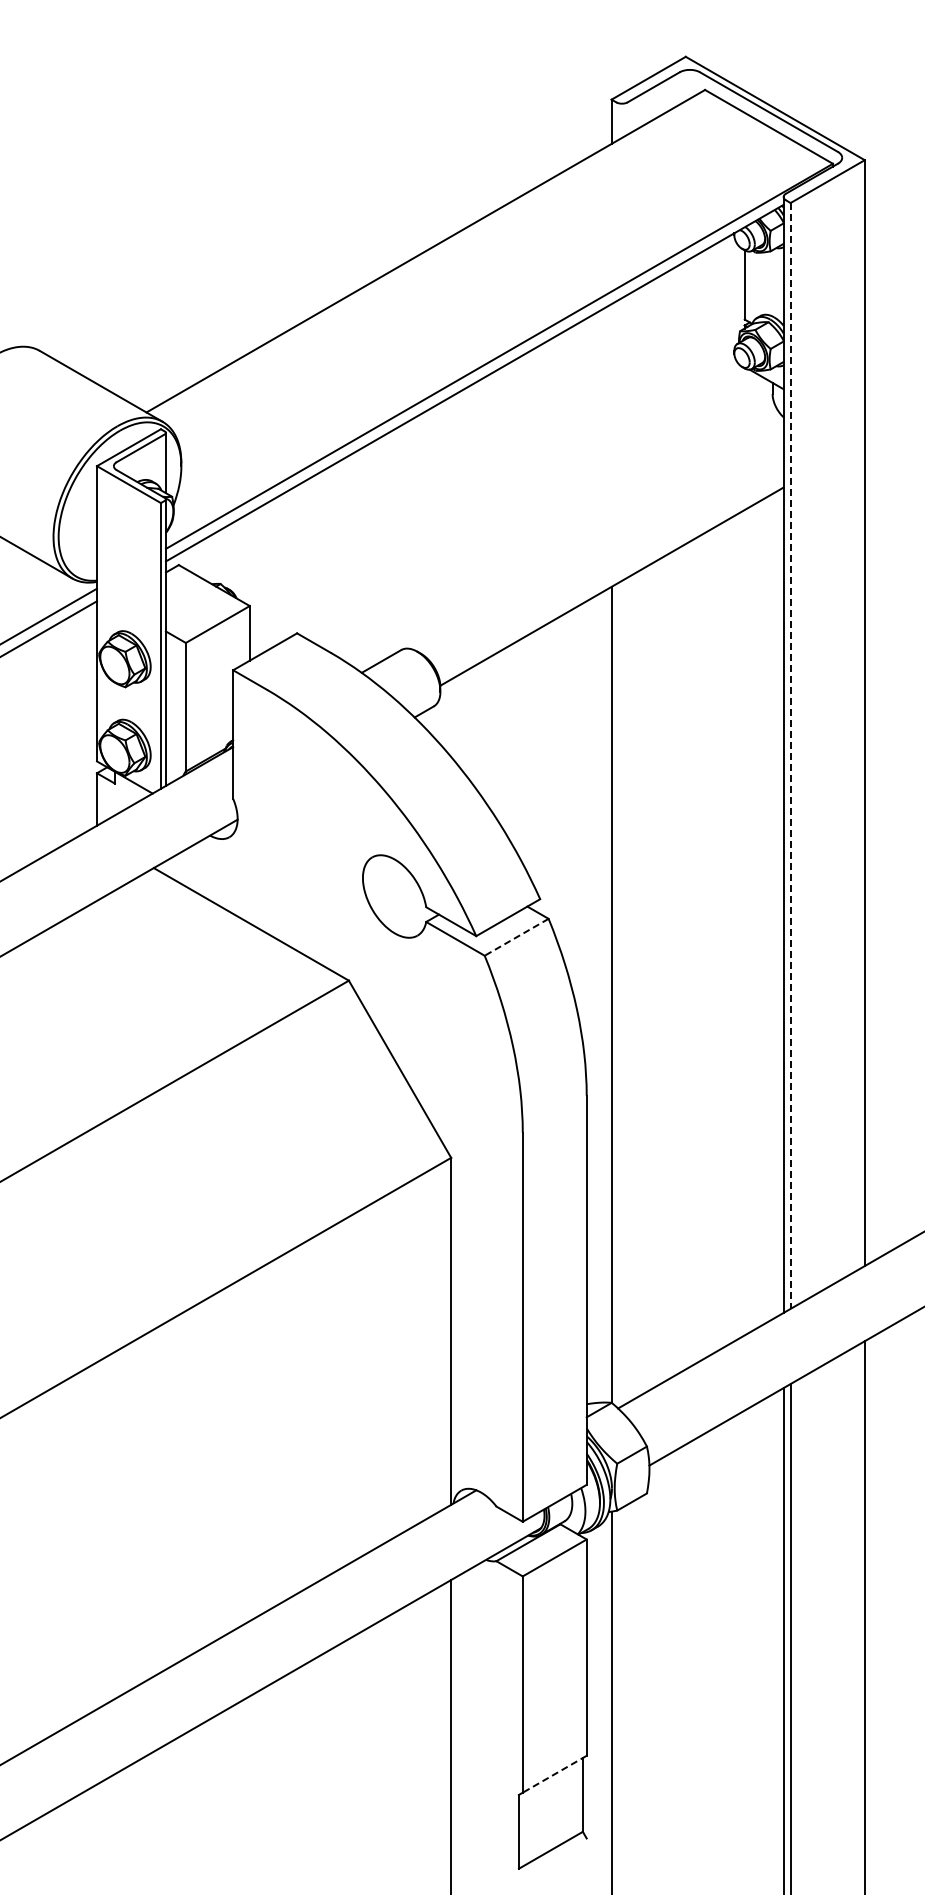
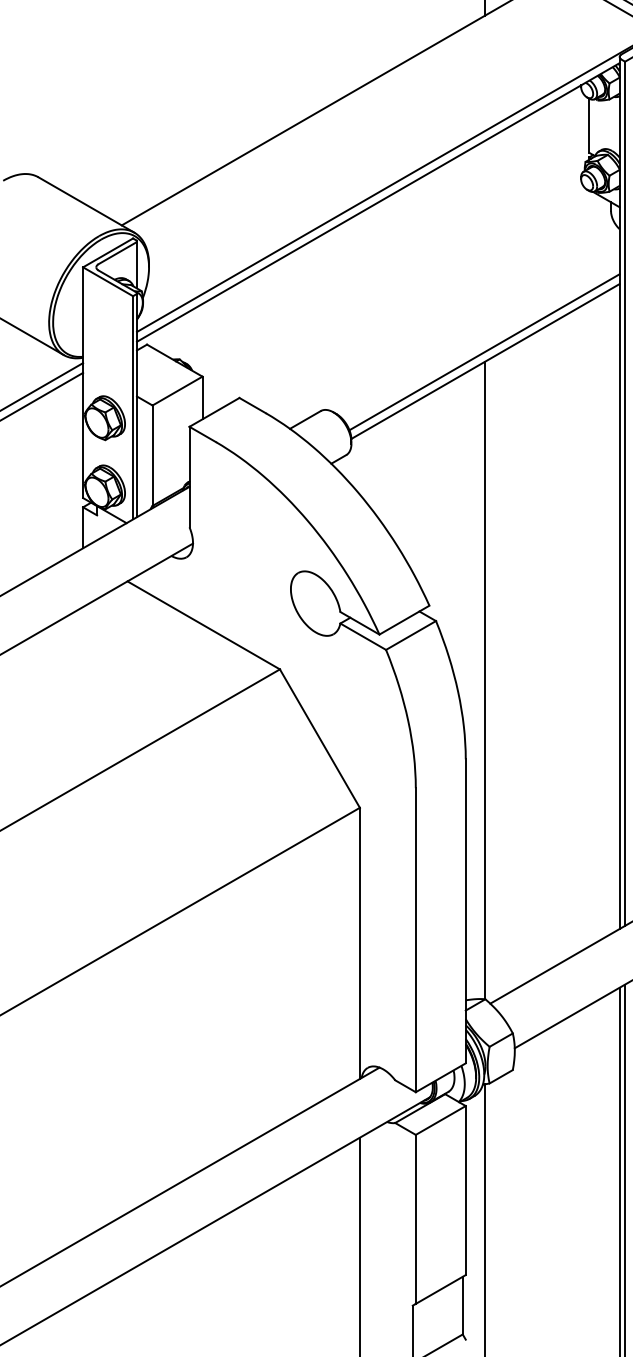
line: (610, 574) -> (484, 351), added
line: (790, 755) -> (625, 493), dashed -> solid
line: (516, 937) -> (410, 635), dashed -> solid
line: (554, 1774) -> (440, 1289), dashed -> solid

